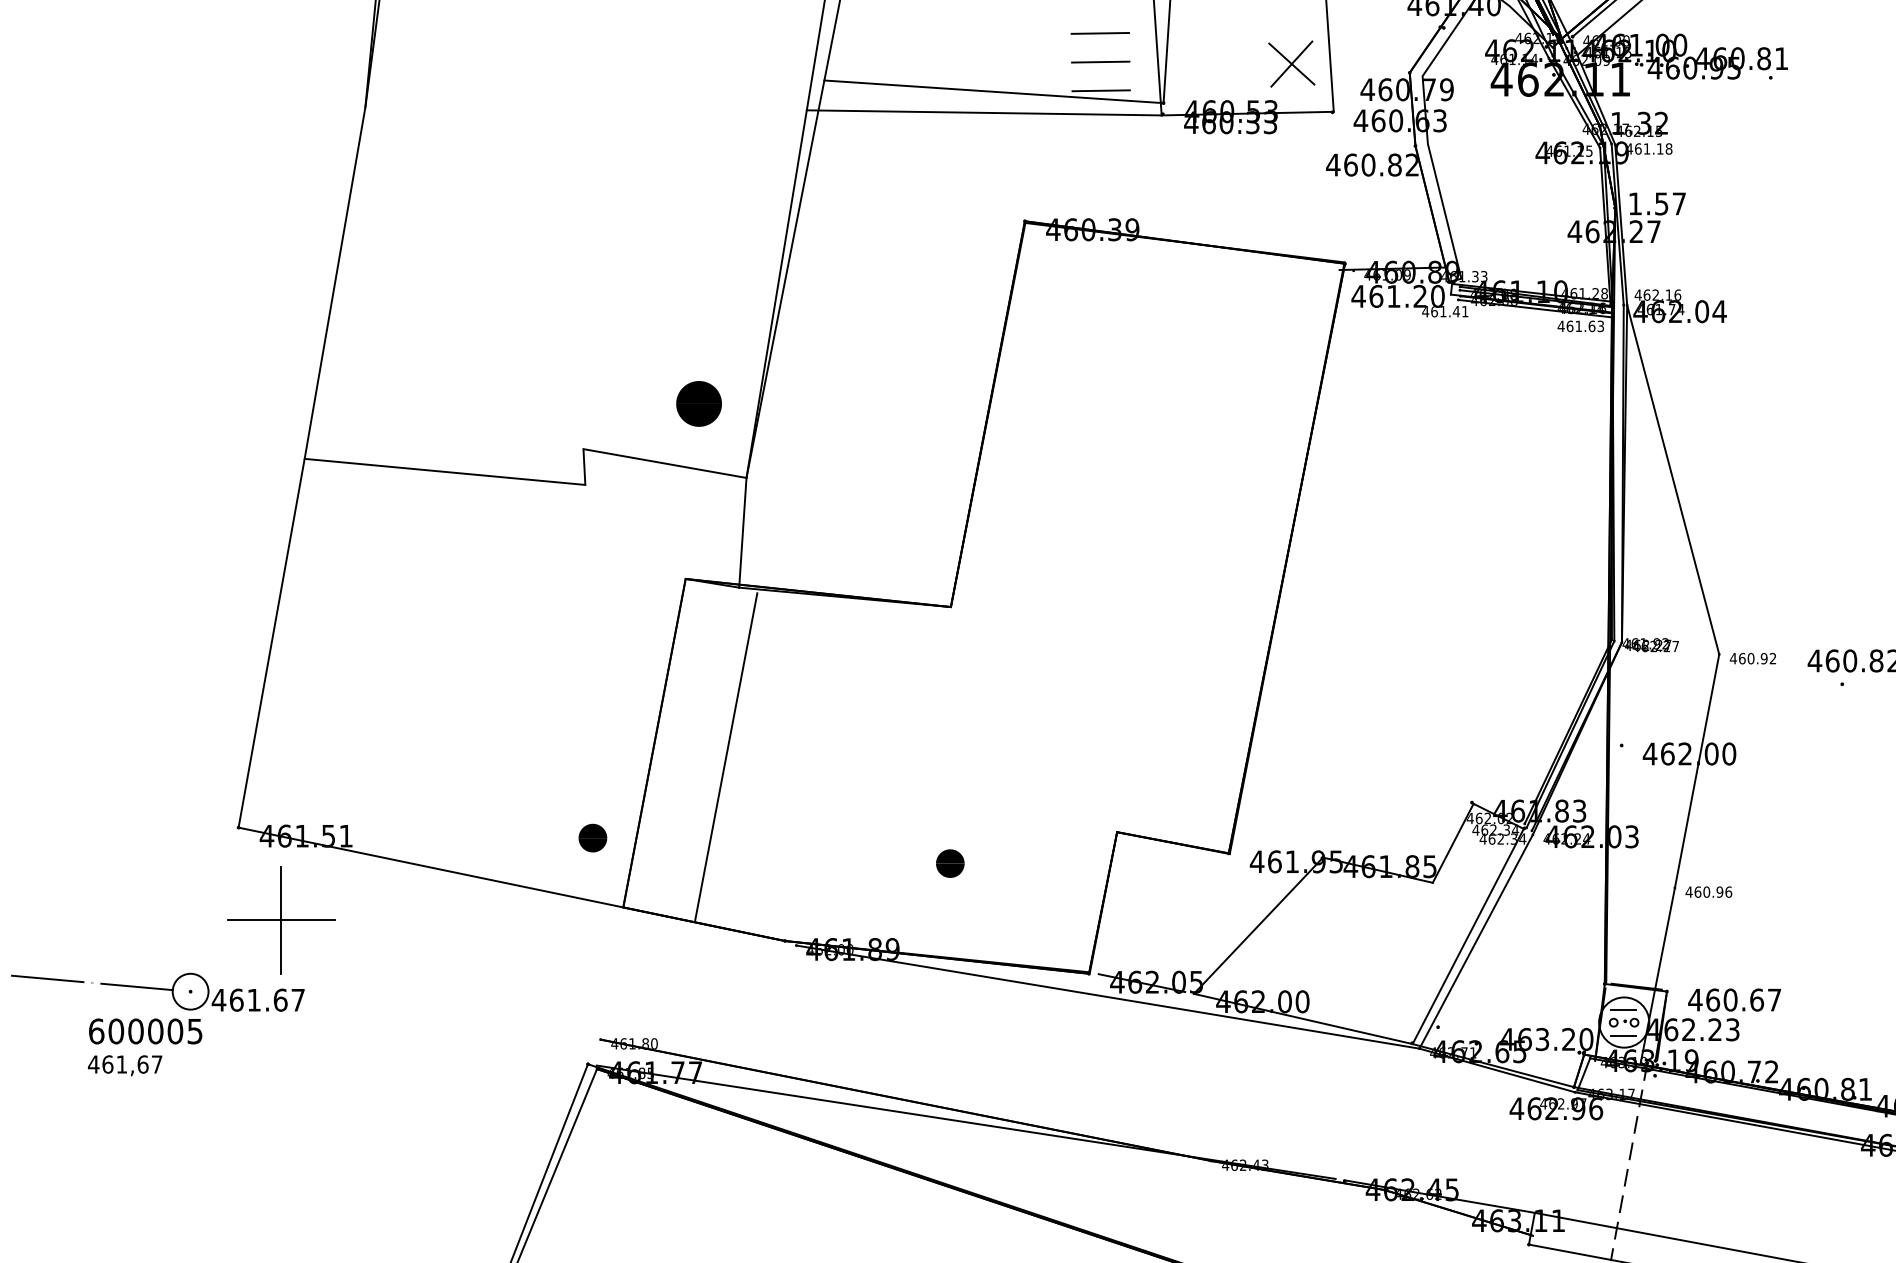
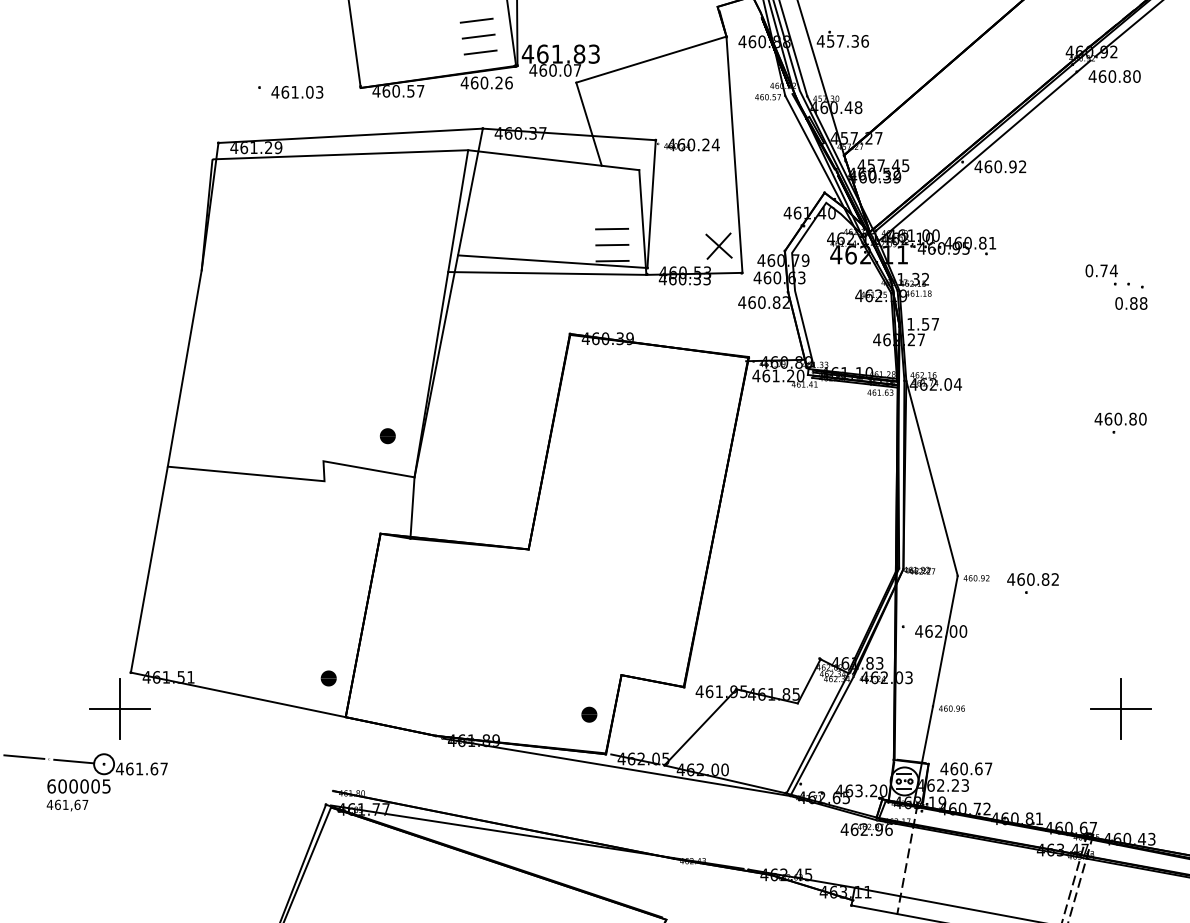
part: (698, 404) -> (387, 436), size x0.62
line: (724, 757) -> (362, 625), moved
part: (950, 863) -> (589, 714), moved
part: (280, 918) -> (119, 708), moved

